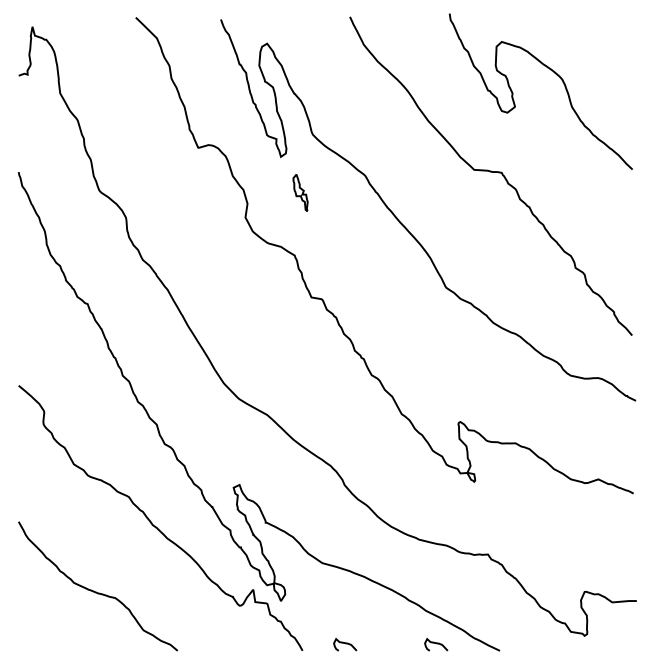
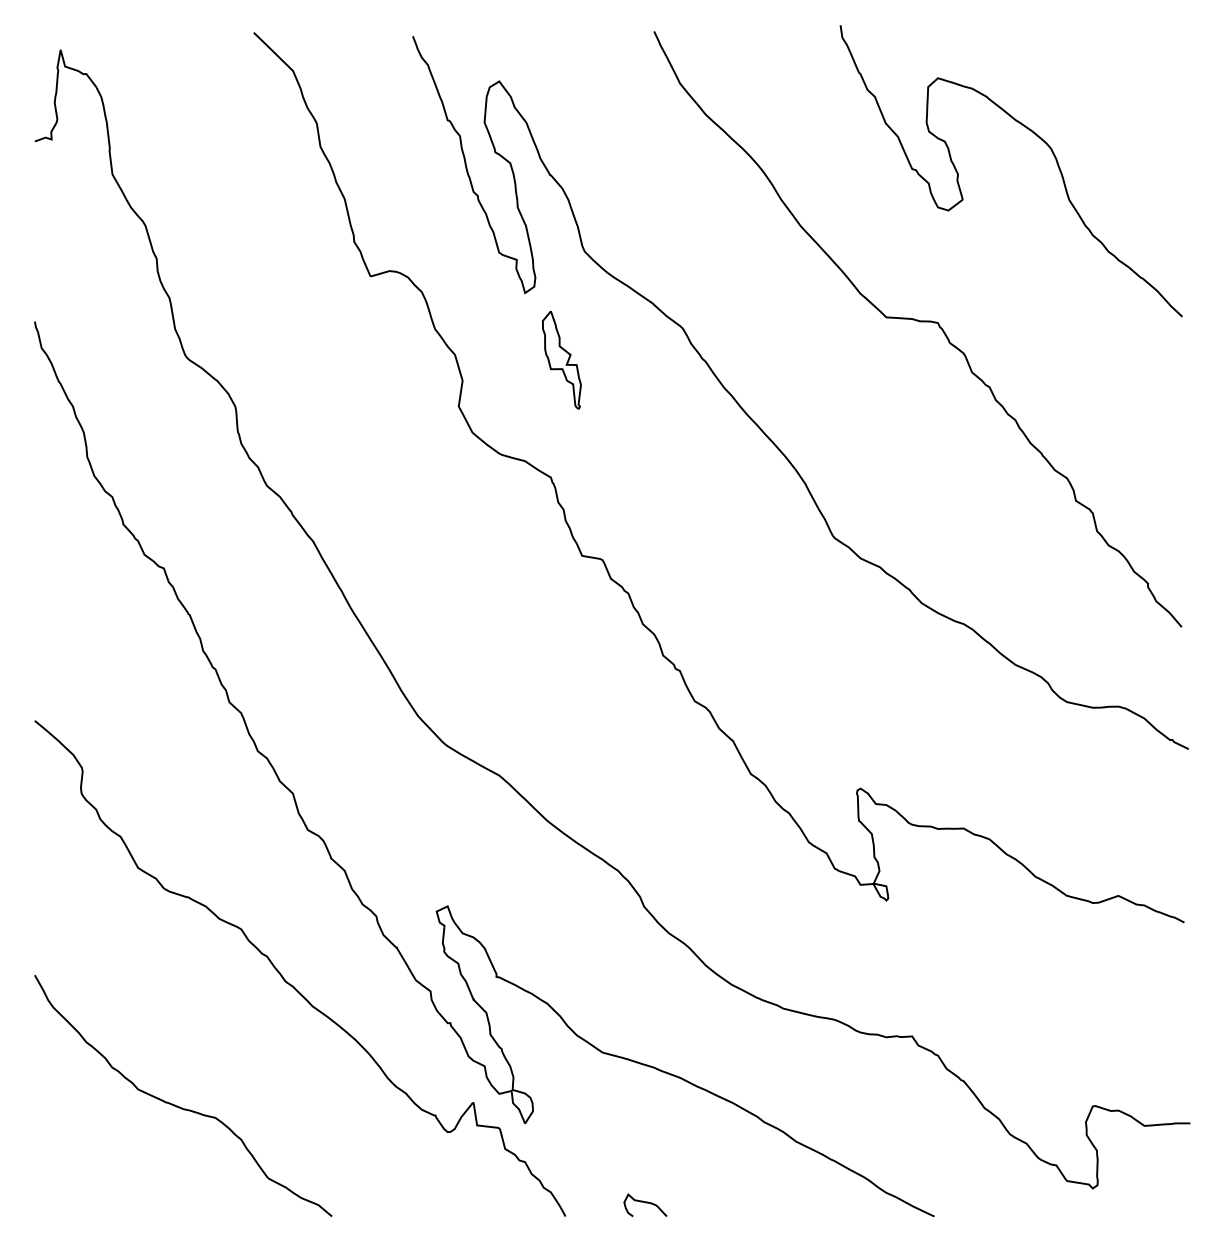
part: (300, 192) -> (561, 359), size x1.43
curve: (436, 644) -> (815, 1204), removed

